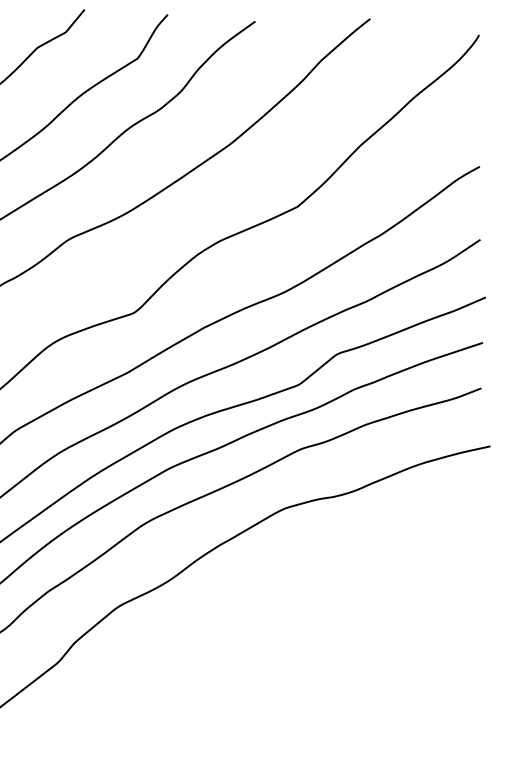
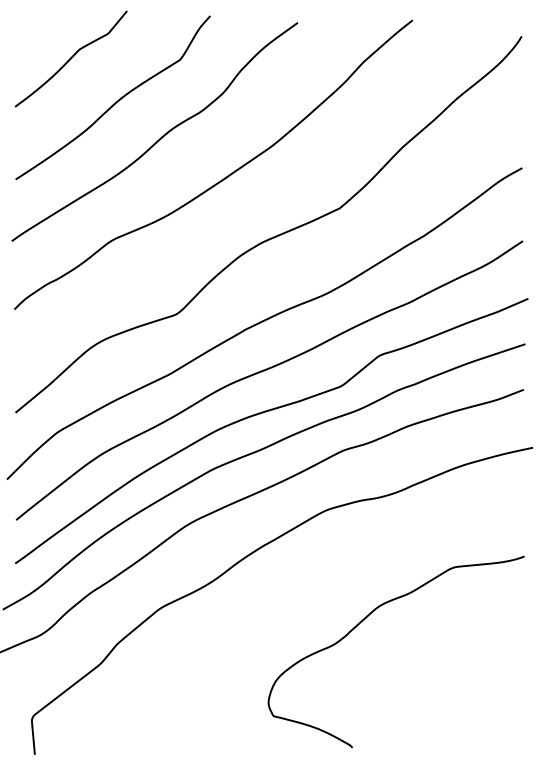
curve: (322, 619) -> (364, 620), added

